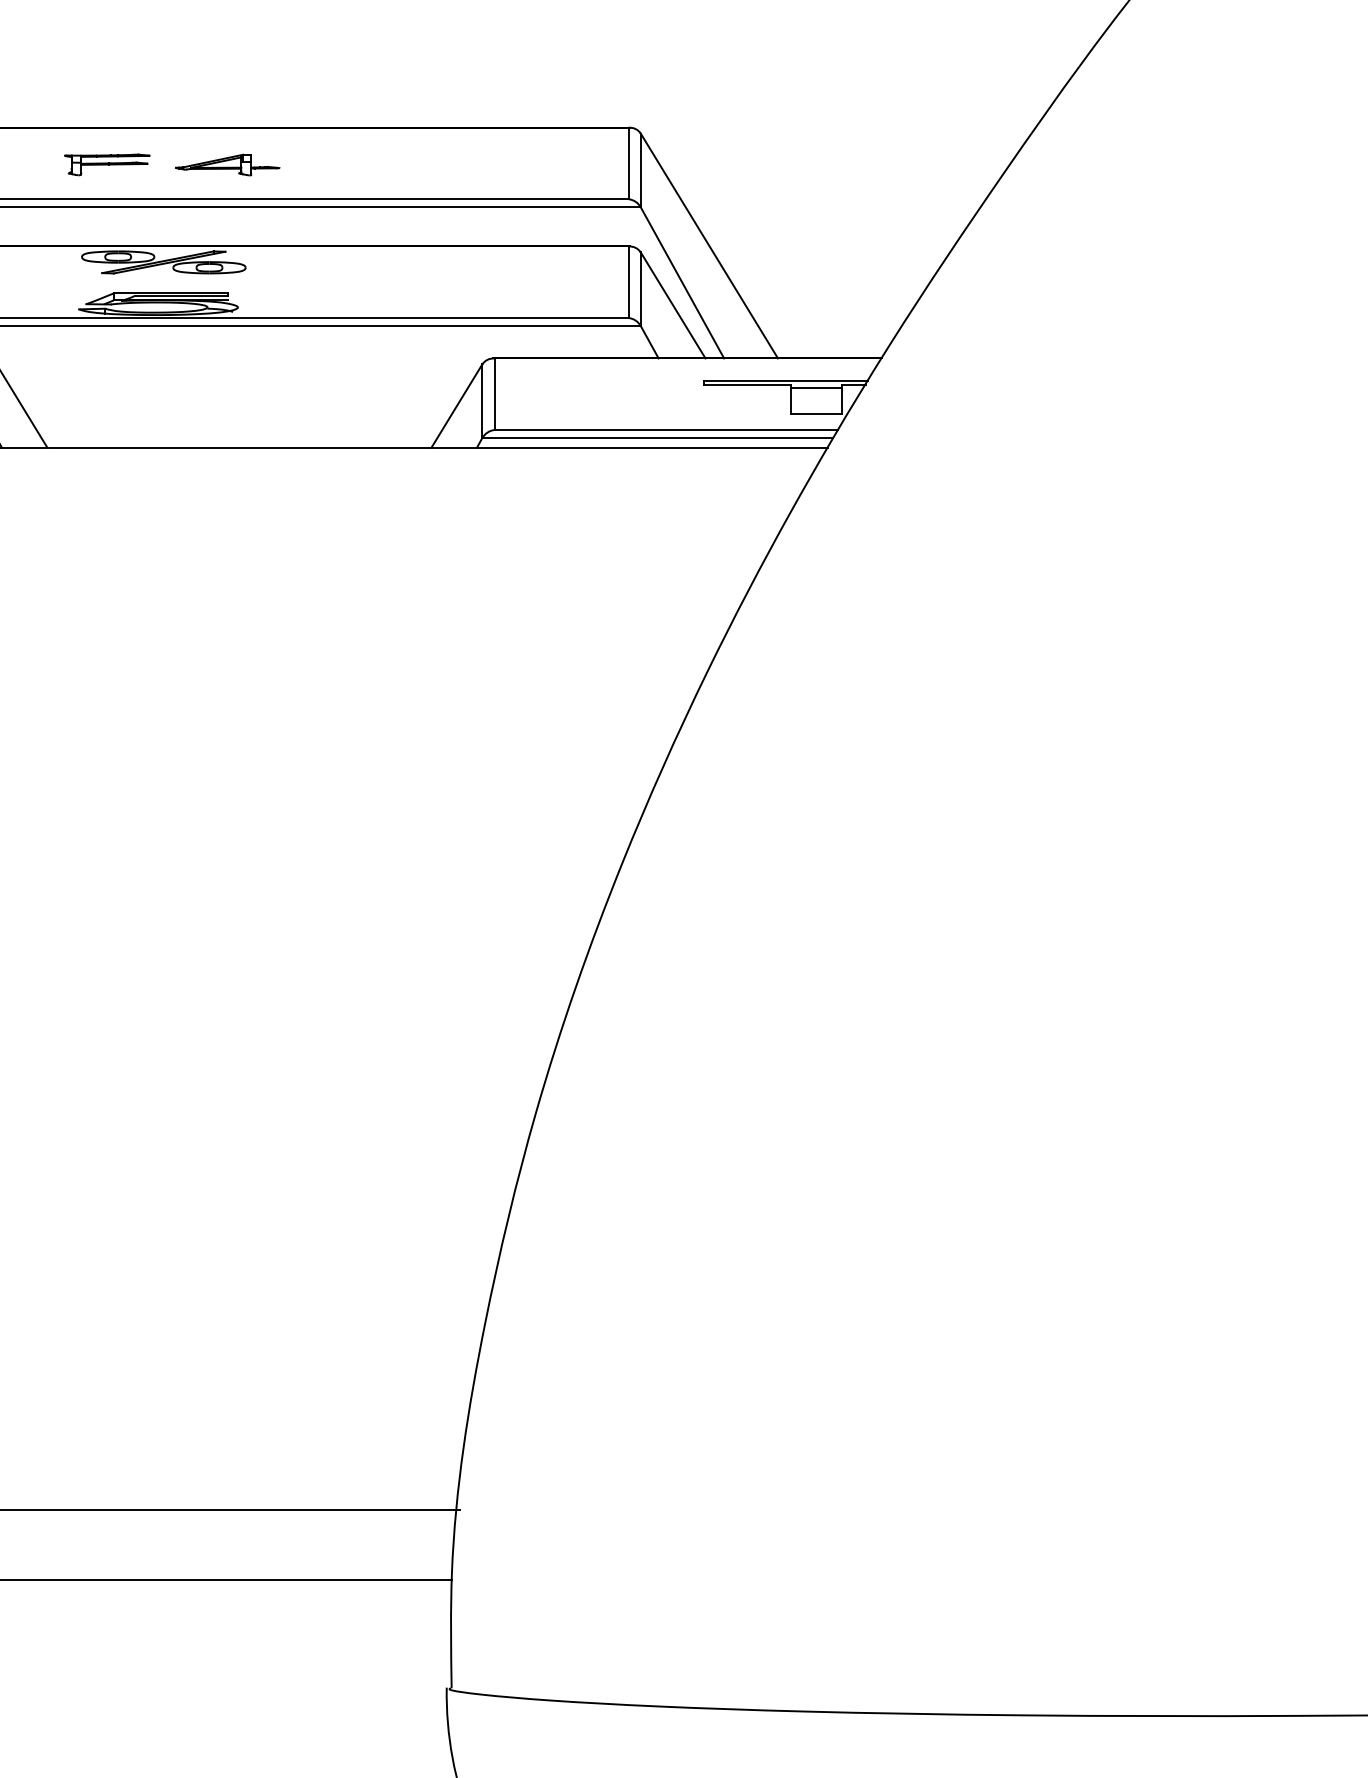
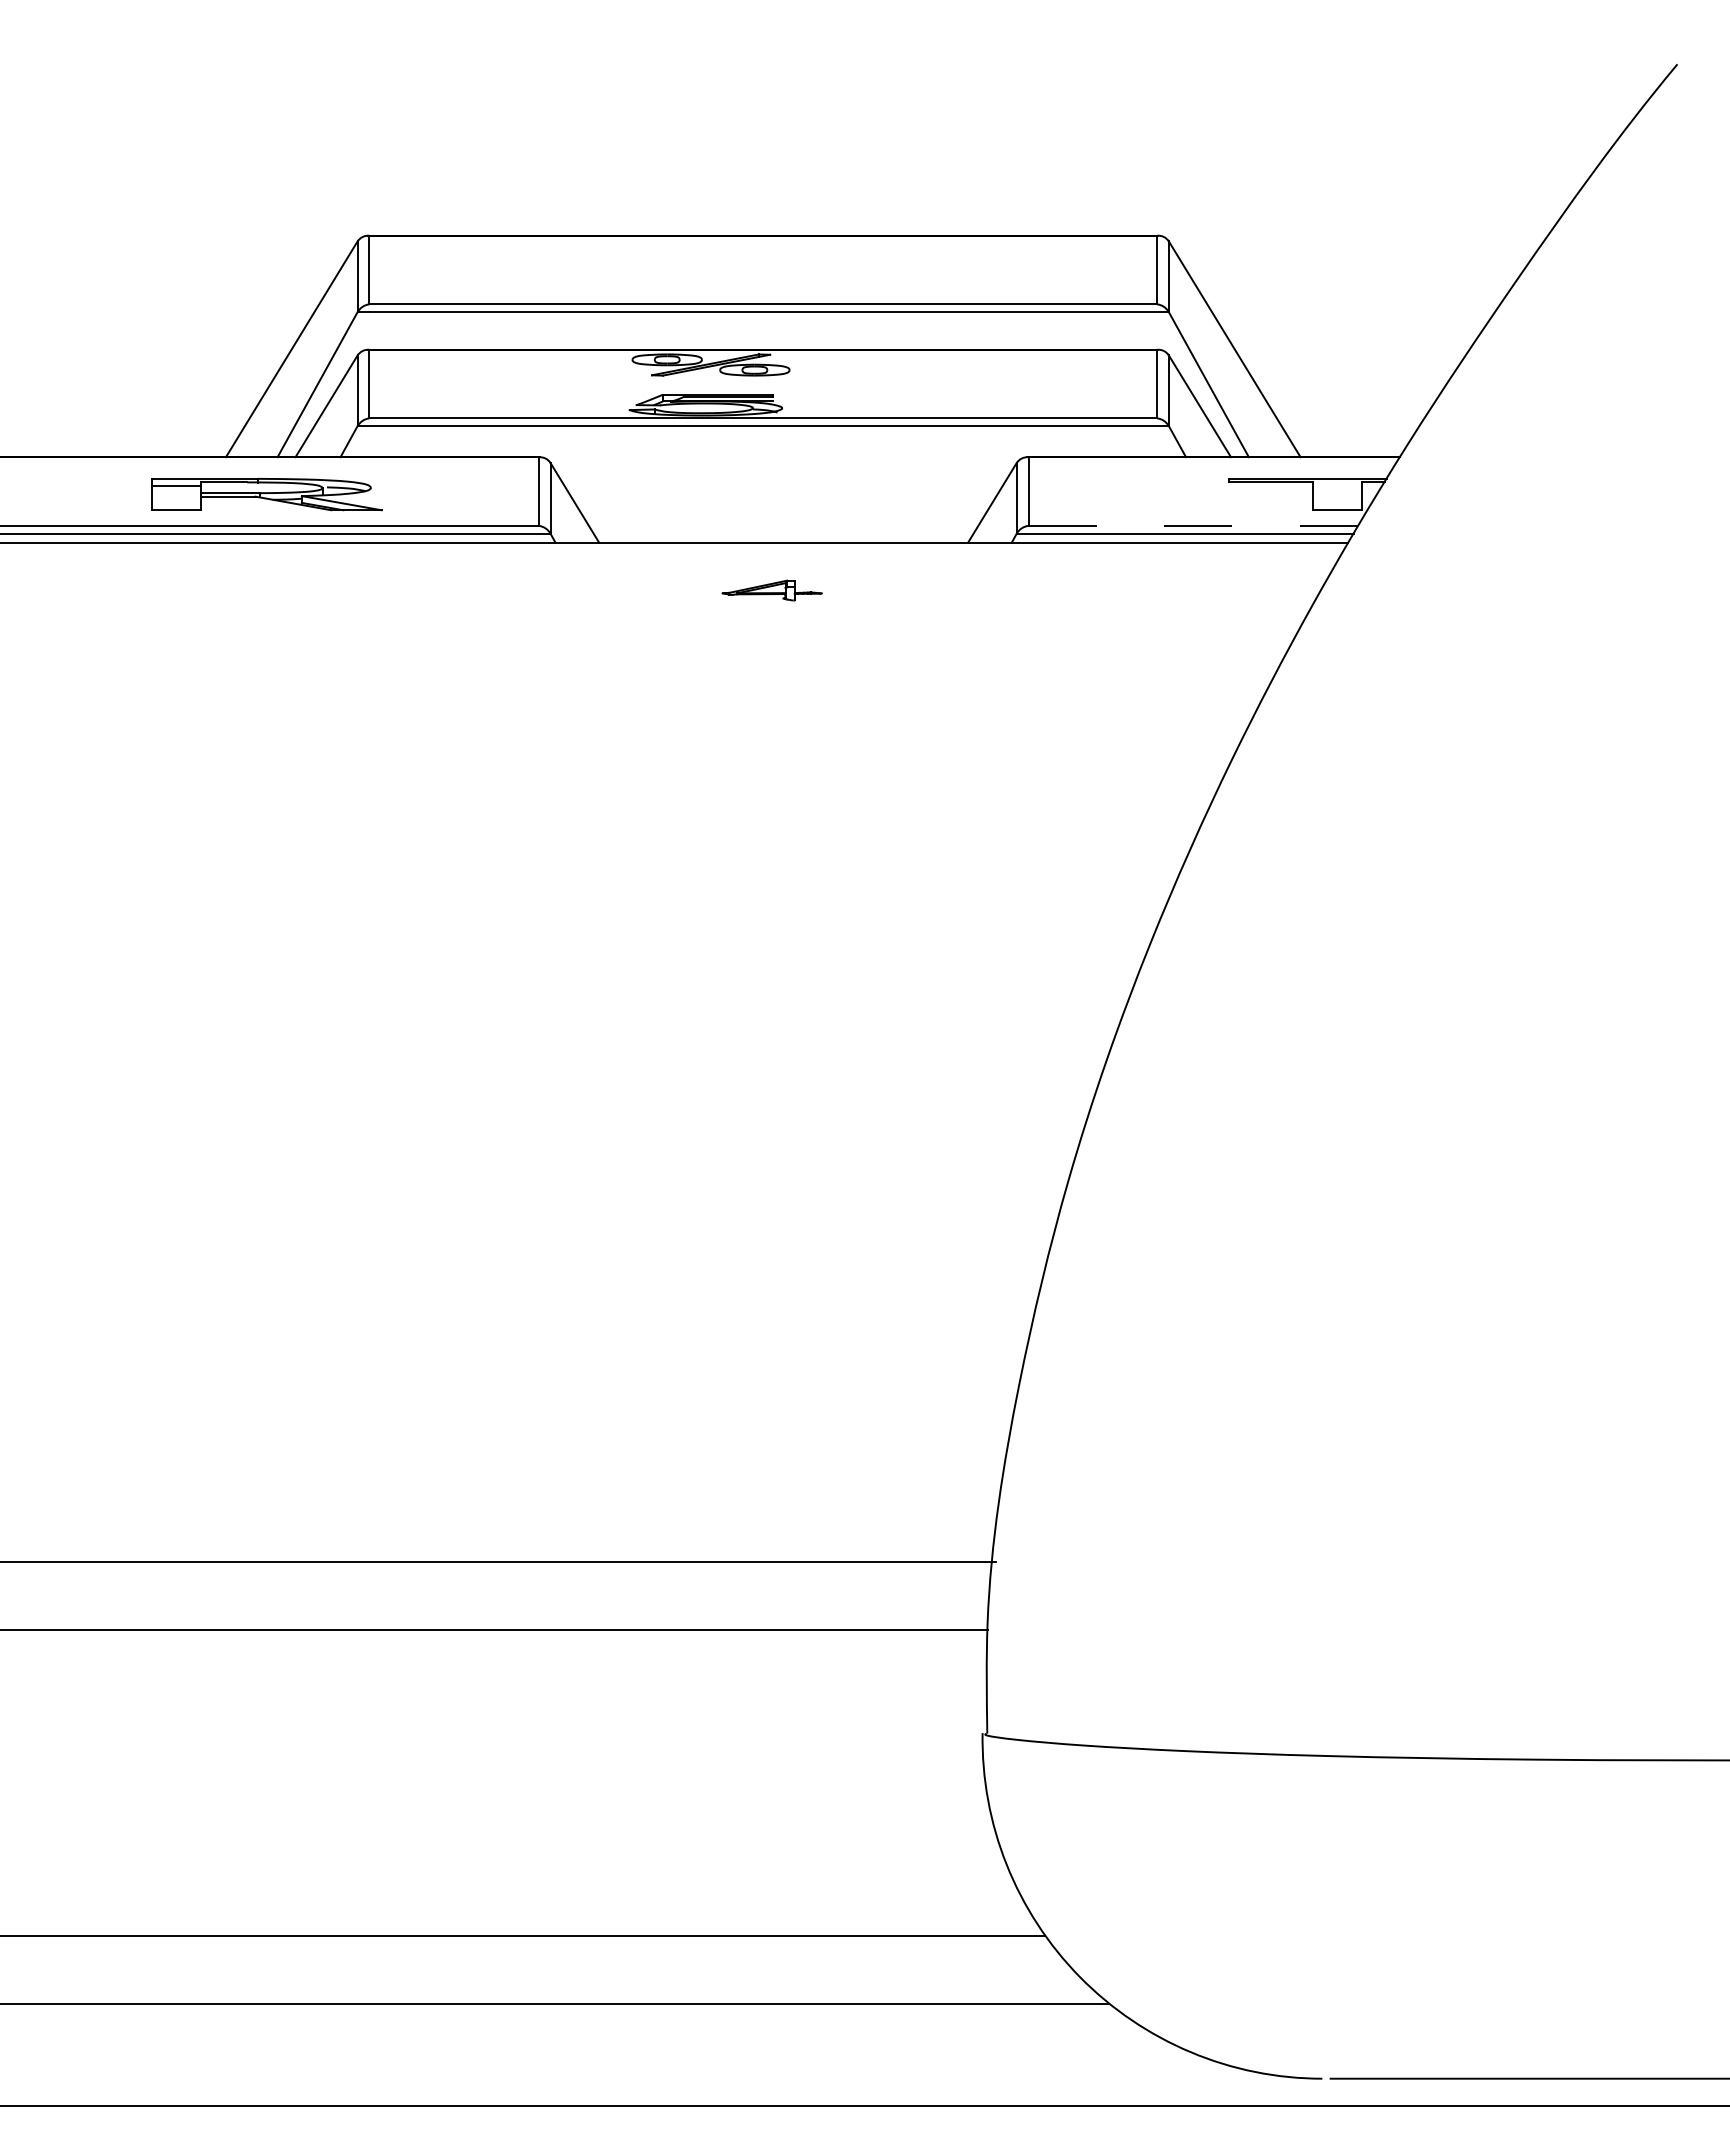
part: (107, 164) -> (656, 271), removed
part: (226, 164) -> (771, 590), moved
line: (816, 387) -> (1337, 485), removed
line: (666, 429) -> (1193, 525), solid -> dashed

